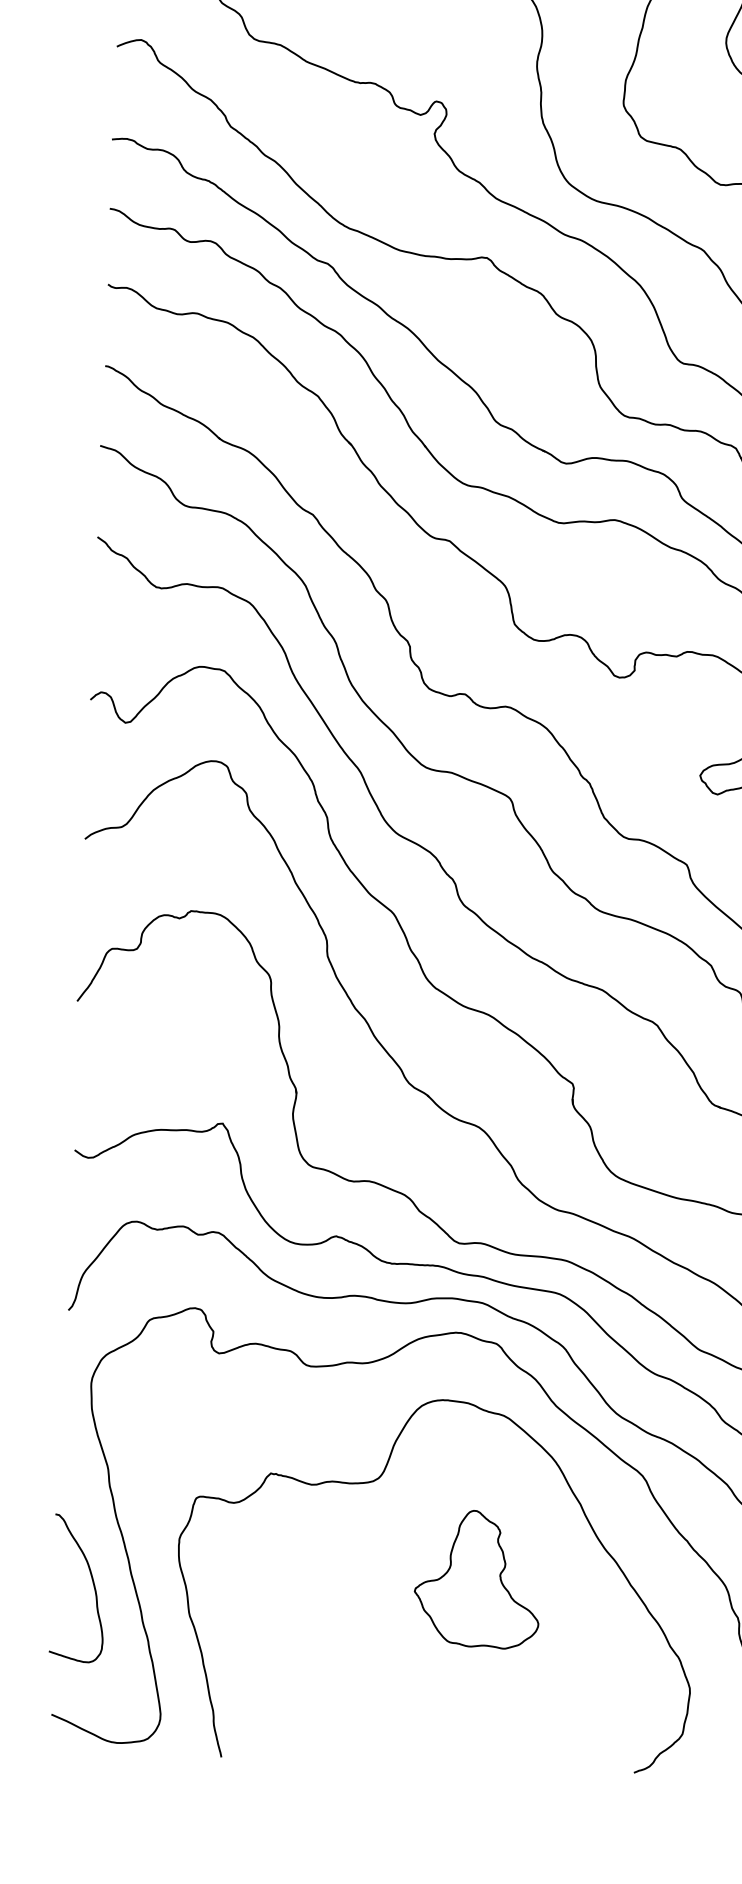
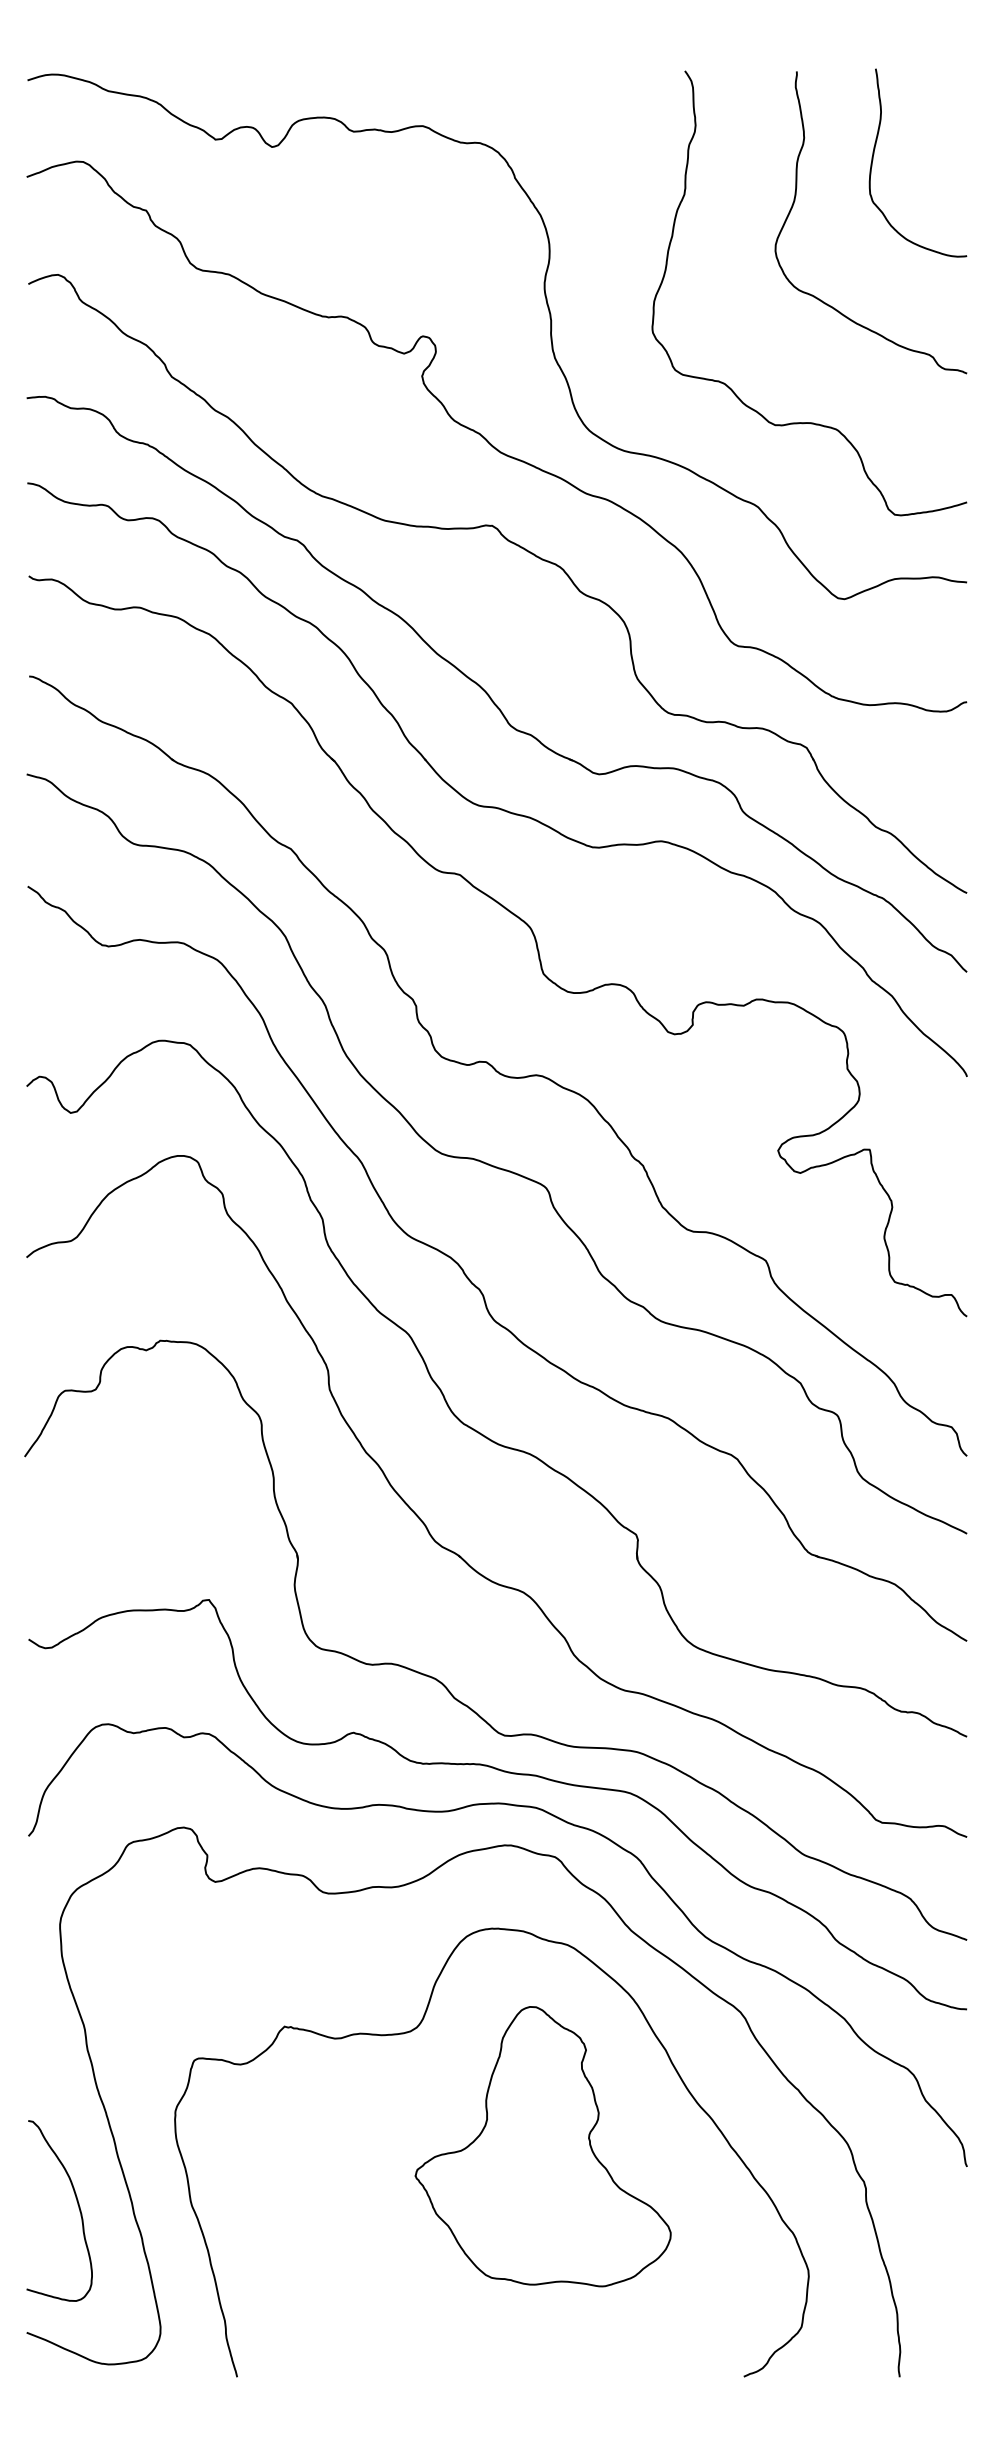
part: (477, 1579) -> (542, 2146), size x1.67
curve: (92, 1583) -> (77, 2204), moved

